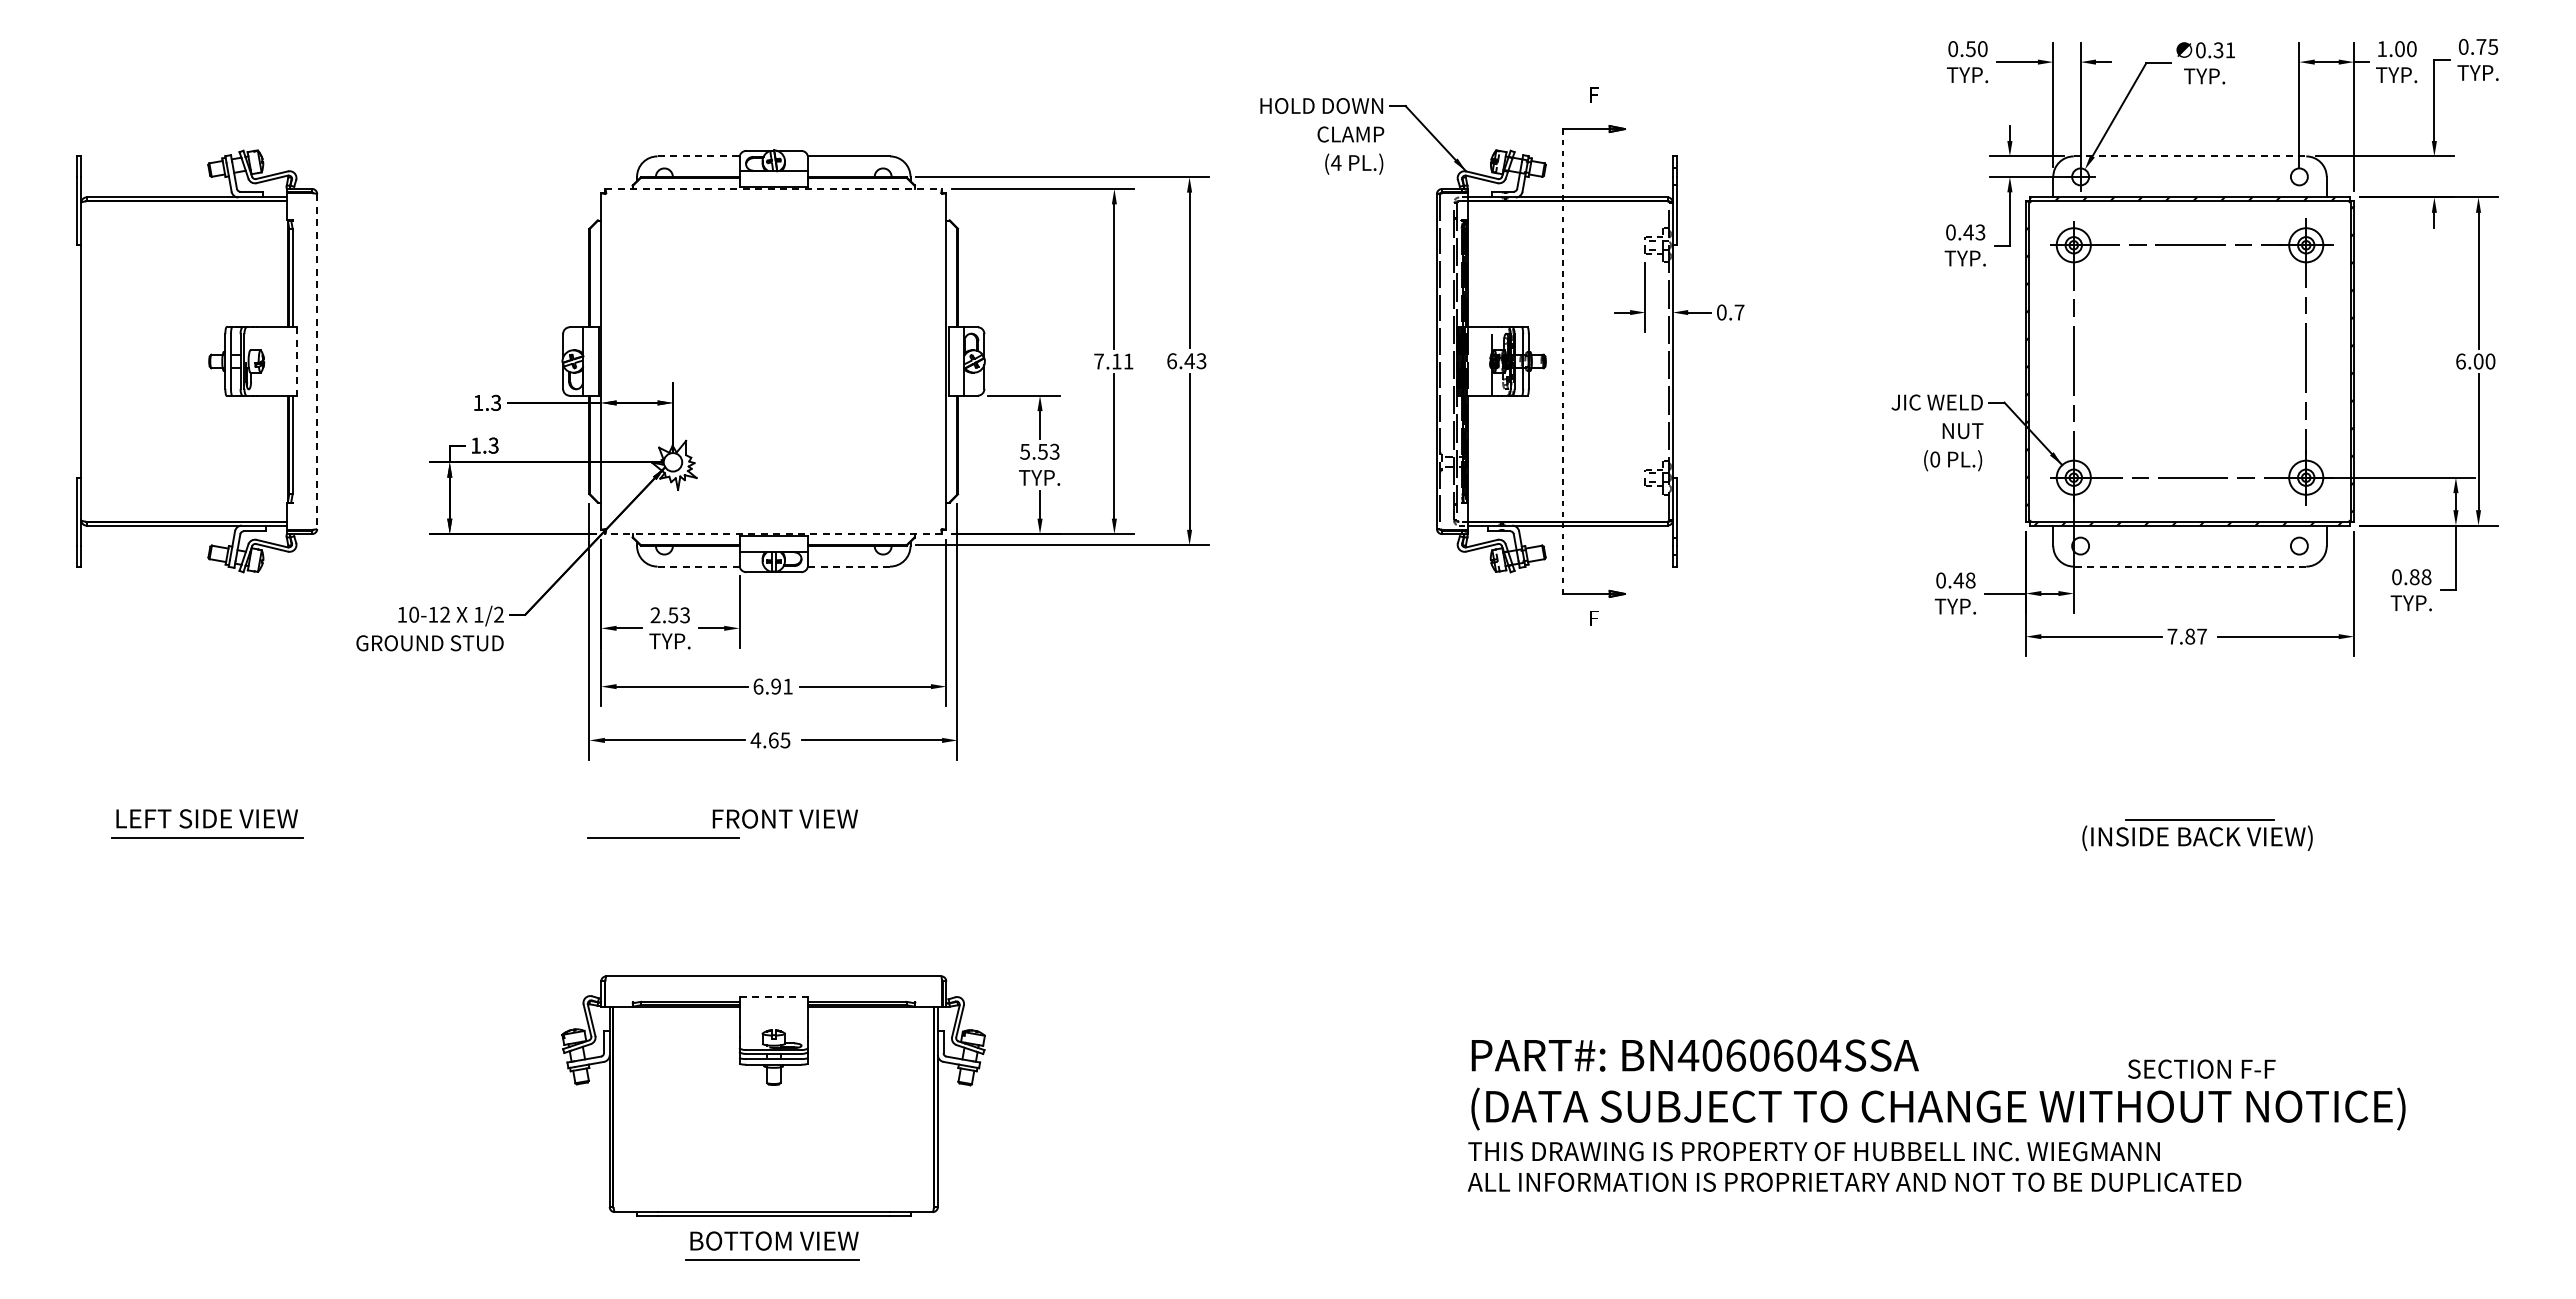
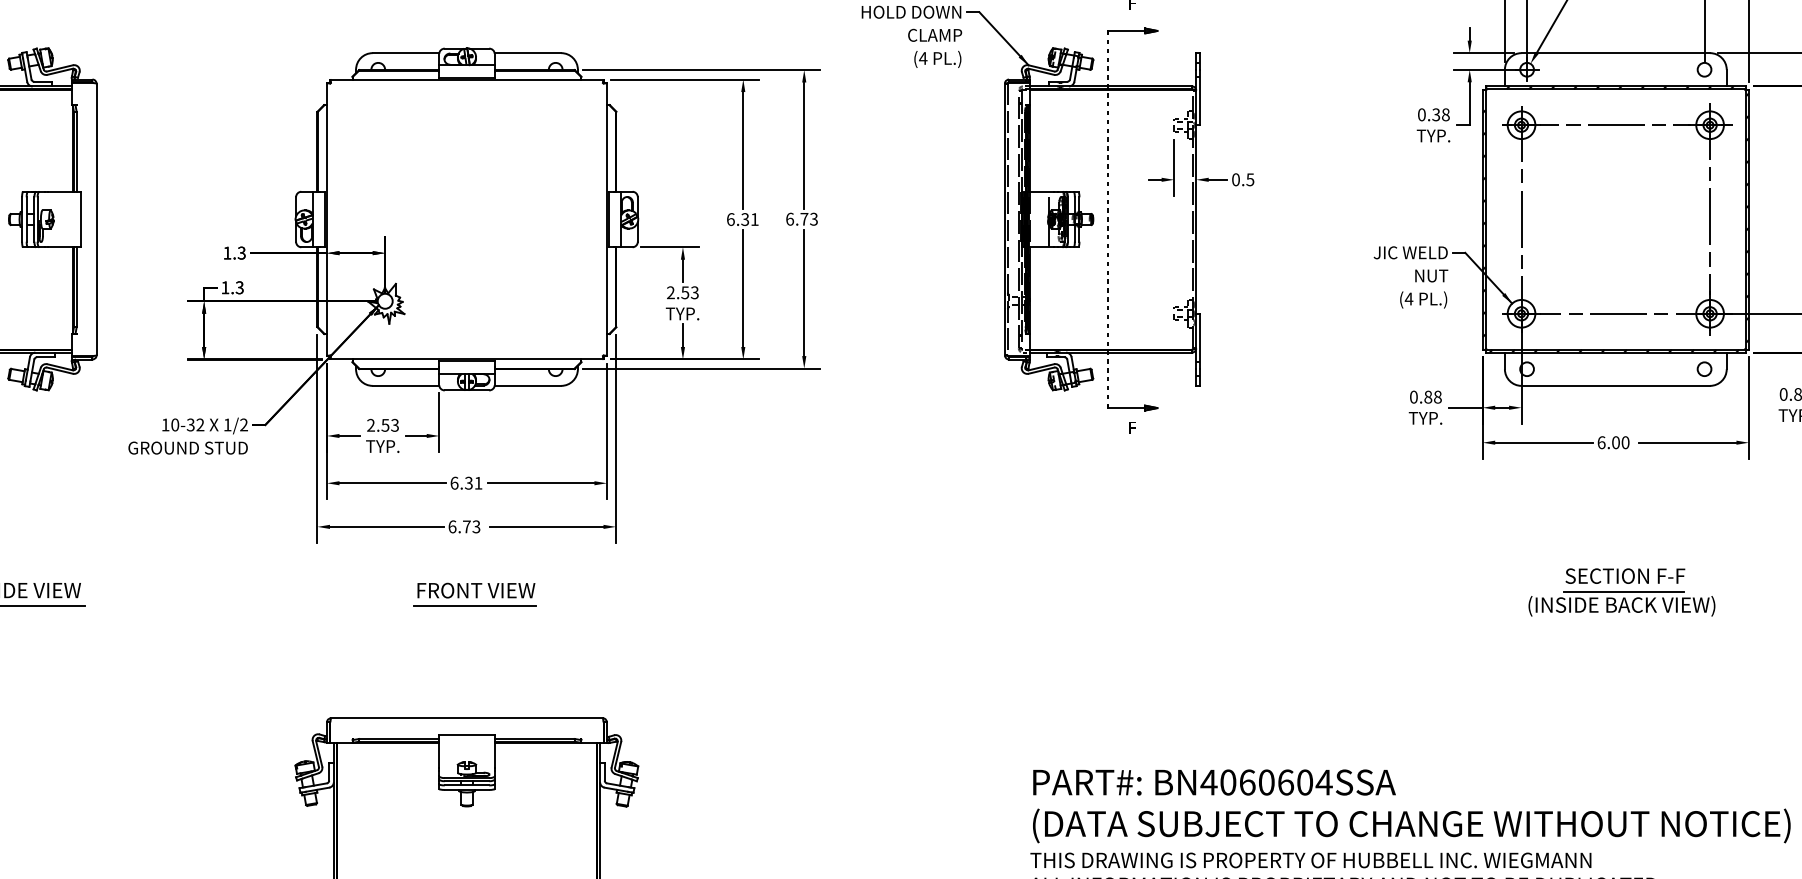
line: (699, 156) -> (406, 53), dashed -> solid
line: (2190, 156) -> (1616, 53), dashed -> solid
line: (774, 188) -> (467, 79), dashed -> solid
text: (1974, 232) -> (1440, 114), 0.43 -> 0.38
text: (1739, 312) -> (1250, 179), 0.7 -> 0.5
text: (1189, 360) -> (804, 218), 6.43 -> 6.73
text: (1107, 361) -> (737, 219), 7.11 -> 6.31
line: (297, 362) -> (80, 220), dashed -> solid
line: (317, 362) -> (96, 220), dashed -> solid
text: (1025, 451) -> (671, 292), 5.53 -> 2.53
text: (1934, 459) -> (1408, 299), (0 -> (4
line: (773, 534) -> (466, 359), dashed -> solid
line: (698, 566) -> (405, 385), dashed -> solid
line: (848, 566) -> (527, 385), dashed -> solid
line: (2189, 566) -> (1615, 385), dashed -> solid
text: (1958, 580) -> (1428, 397), 0.48 -> 0.88
text: (433, 614) -> (190, 424), 10-12 -> 10-32
text: (2186, 636) -> (1612, 442), 7.87 -> 6.00
text: (775, 686) -> (468, 483), 6.91 -> 6.31
text: (770, 740) -> (464, 526), 4.65 -> 6.73
line: (663, 837) -> (474, 605), moved
line: (774, 997) -> (467, 735), dashed -> solid
text: (2201, 1068) -> (1625, 575), moved

